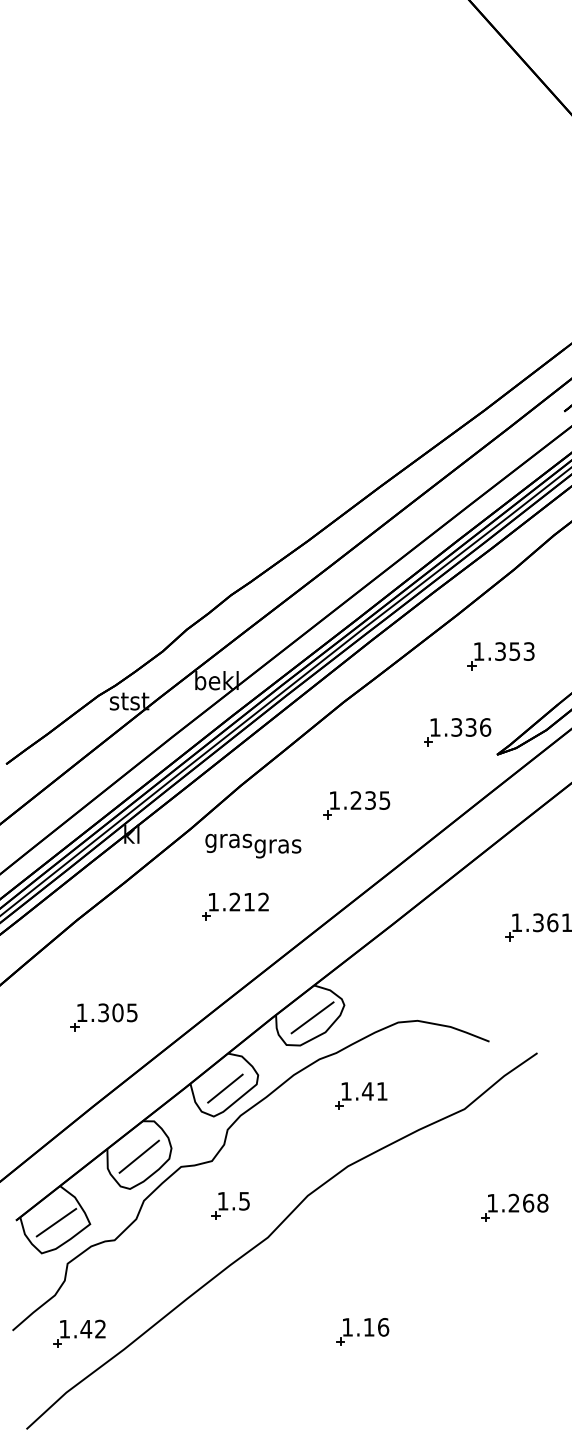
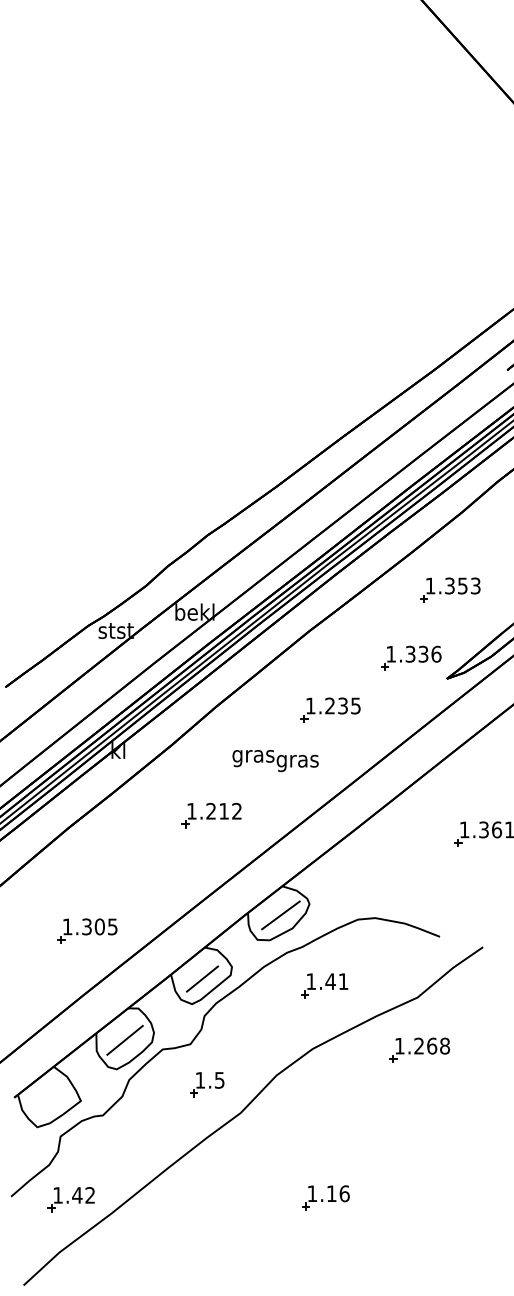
part: (356, 804) -> (330, 709), moved
text: (253, 846) -> (275, 761), moved
part: (104, 1016) -> (87, 930), moved
part: (514, 1206) -> (419, 1049), moved
line: (56, 1222) -> (50, 1099), removed

